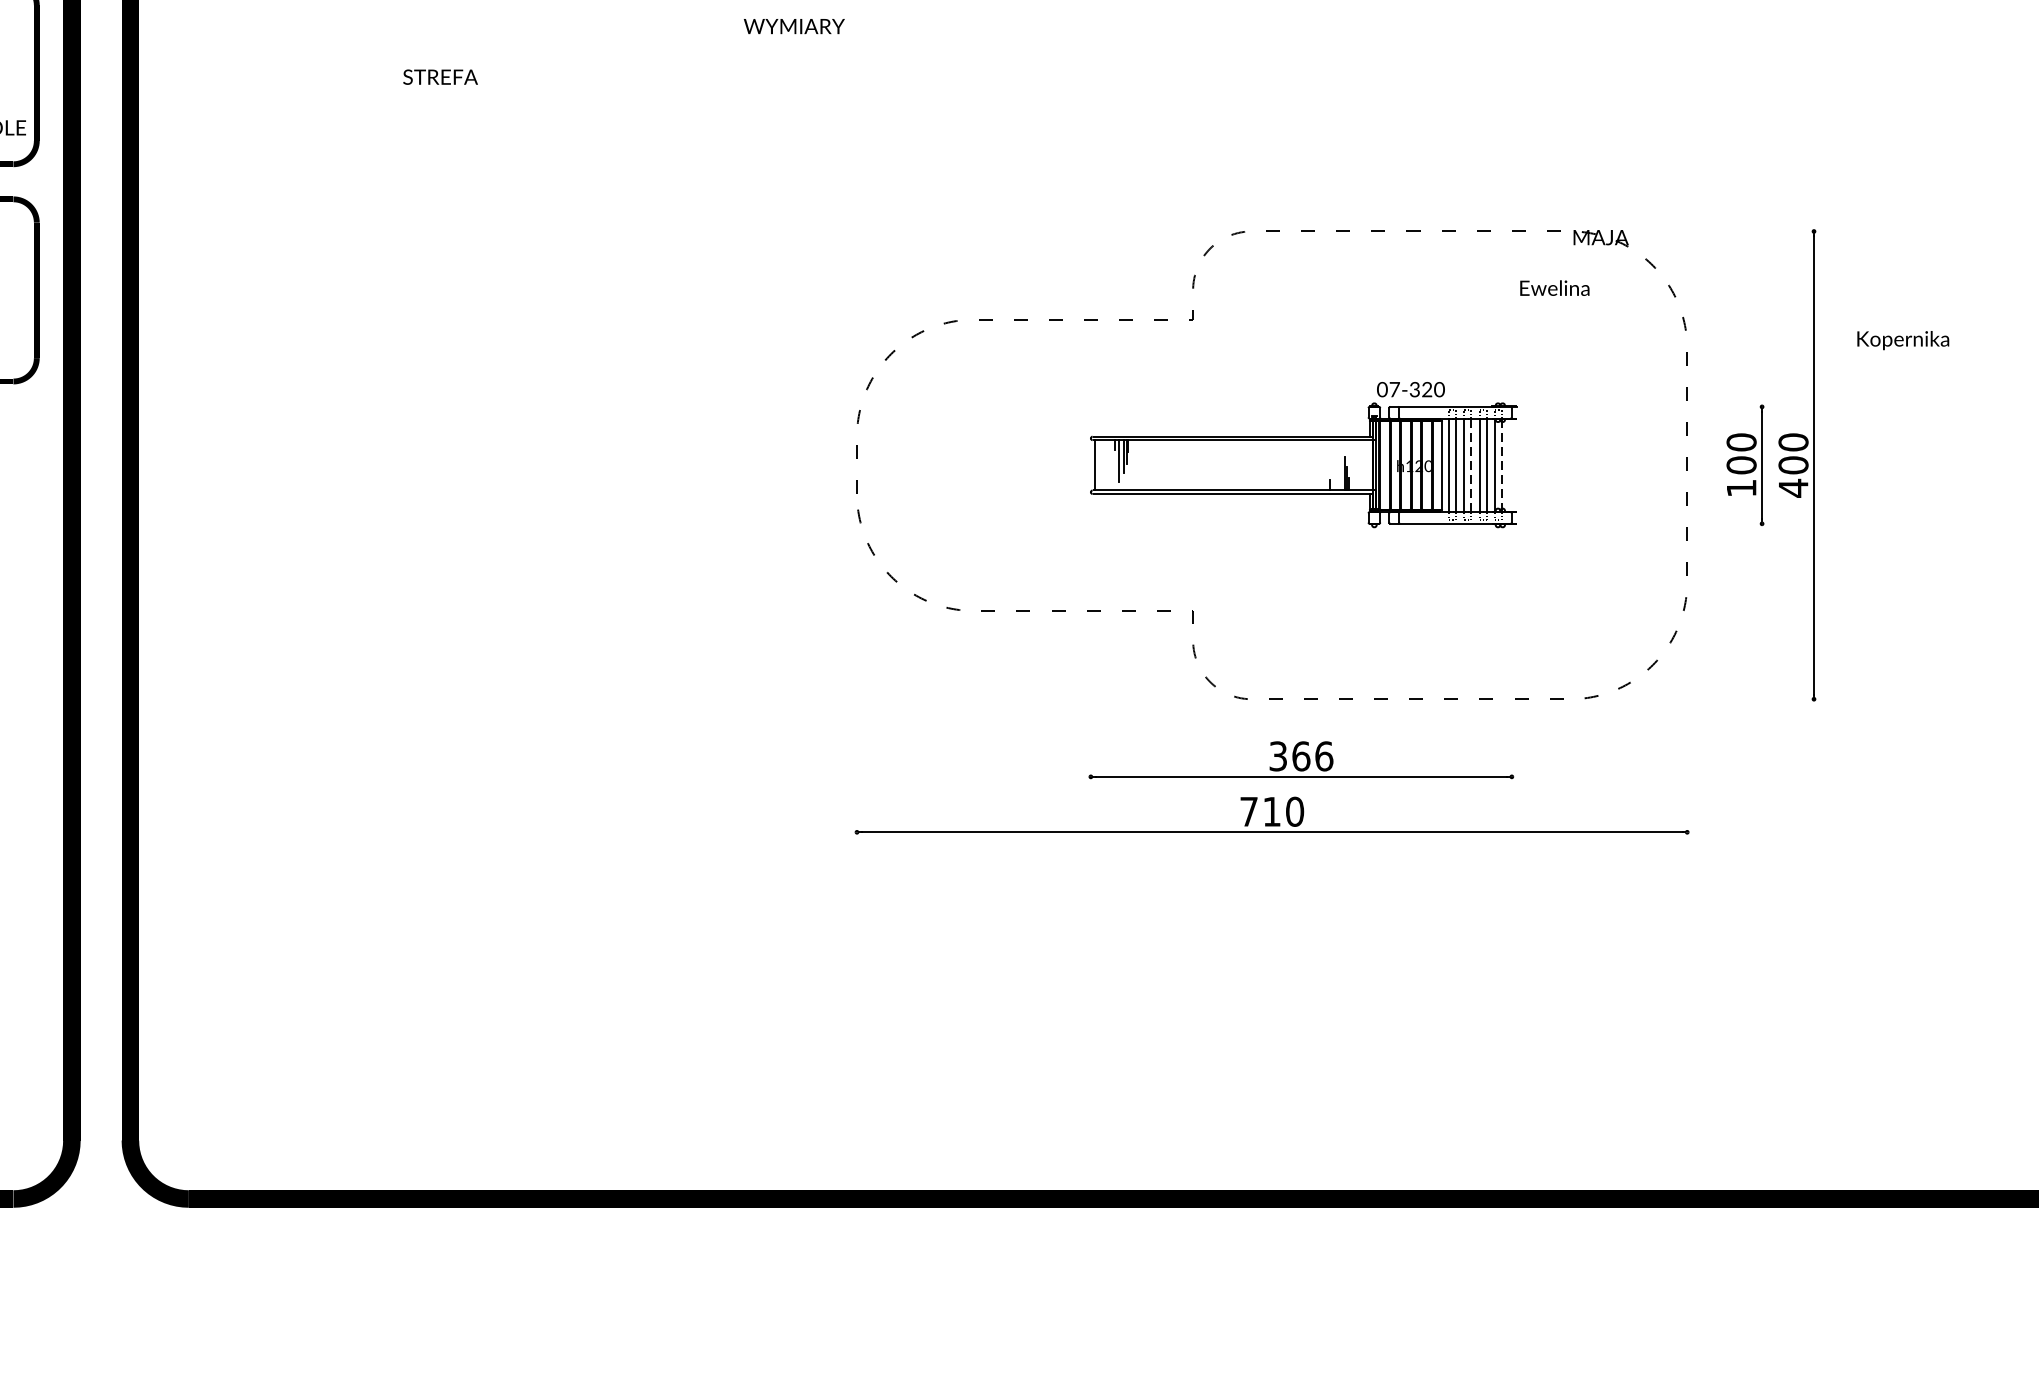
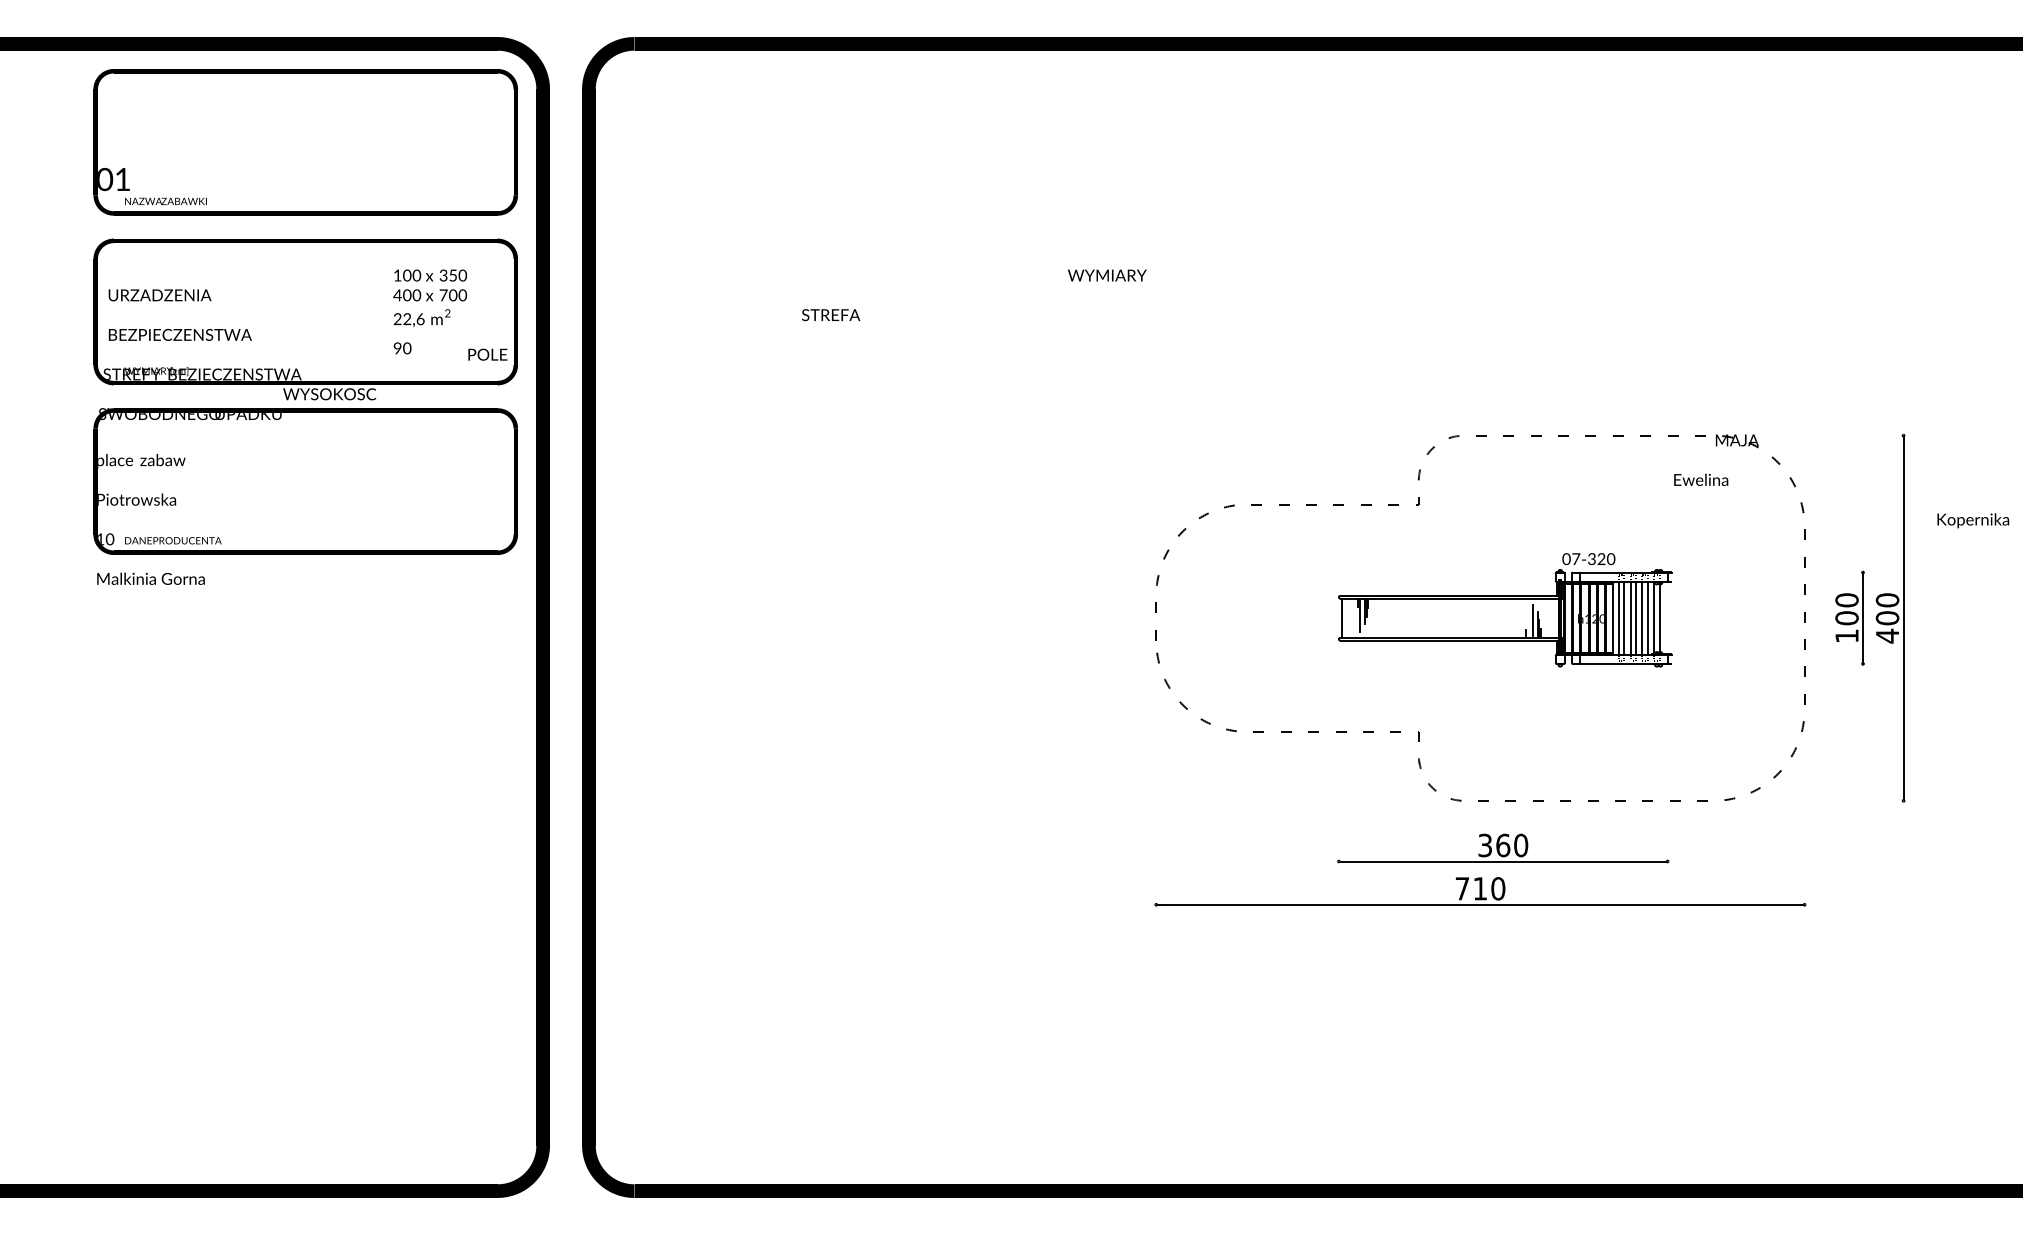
line: (1471, 465) -> (1636, 618), dashed -> solid
line: (1501, 465) -> (1659, 618), dashed -> solid
line: (1338, 468) -> (1532, 620), added
text: (1324, 755) -> (1521, 844), 366 -> 360

